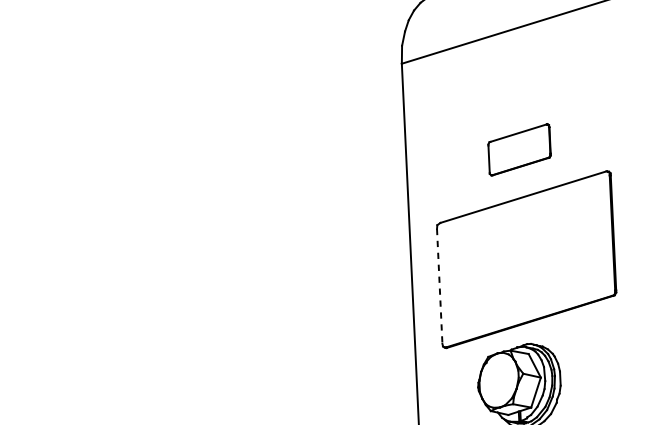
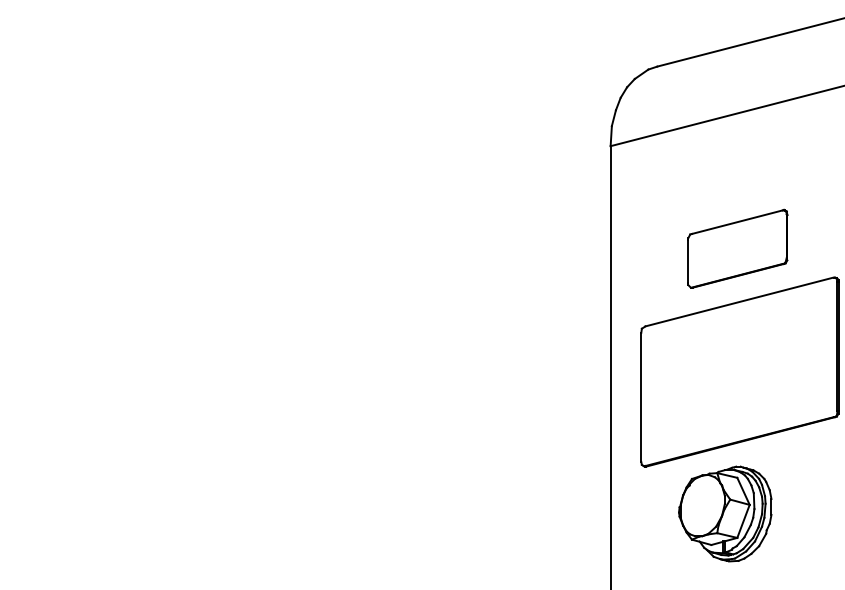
part: (519, 149) -> (737, 248), size x1.43
line: (439, 286) -> (641, 397), dashed -> solid

